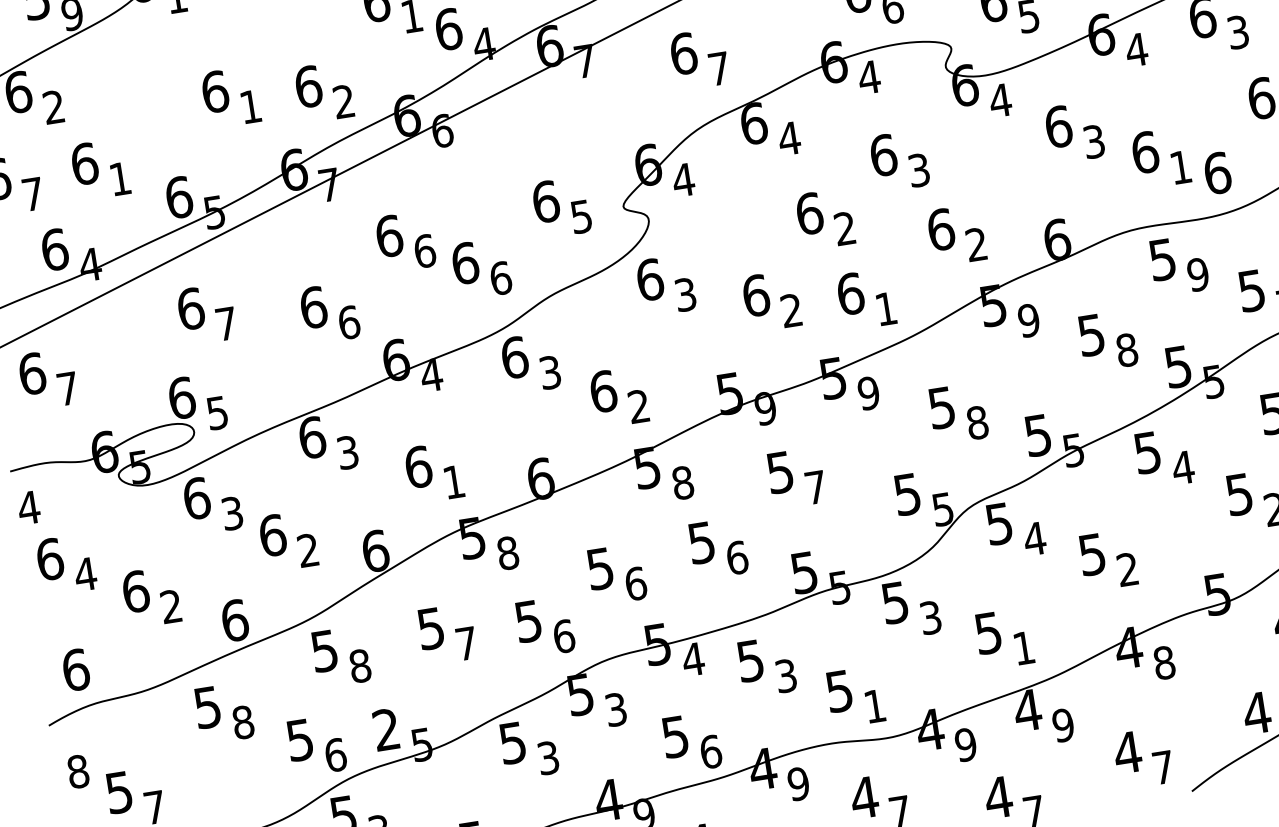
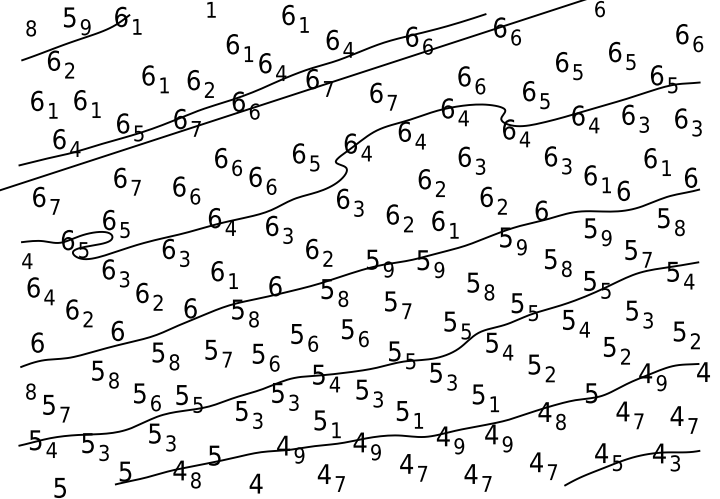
text: (31, 193) -> (52, 110), 7 -> 1
text: (384, 729) -> (181, 394), 2 -> 5
text: (711, 752) -> (336, 430), 6 -> 1

